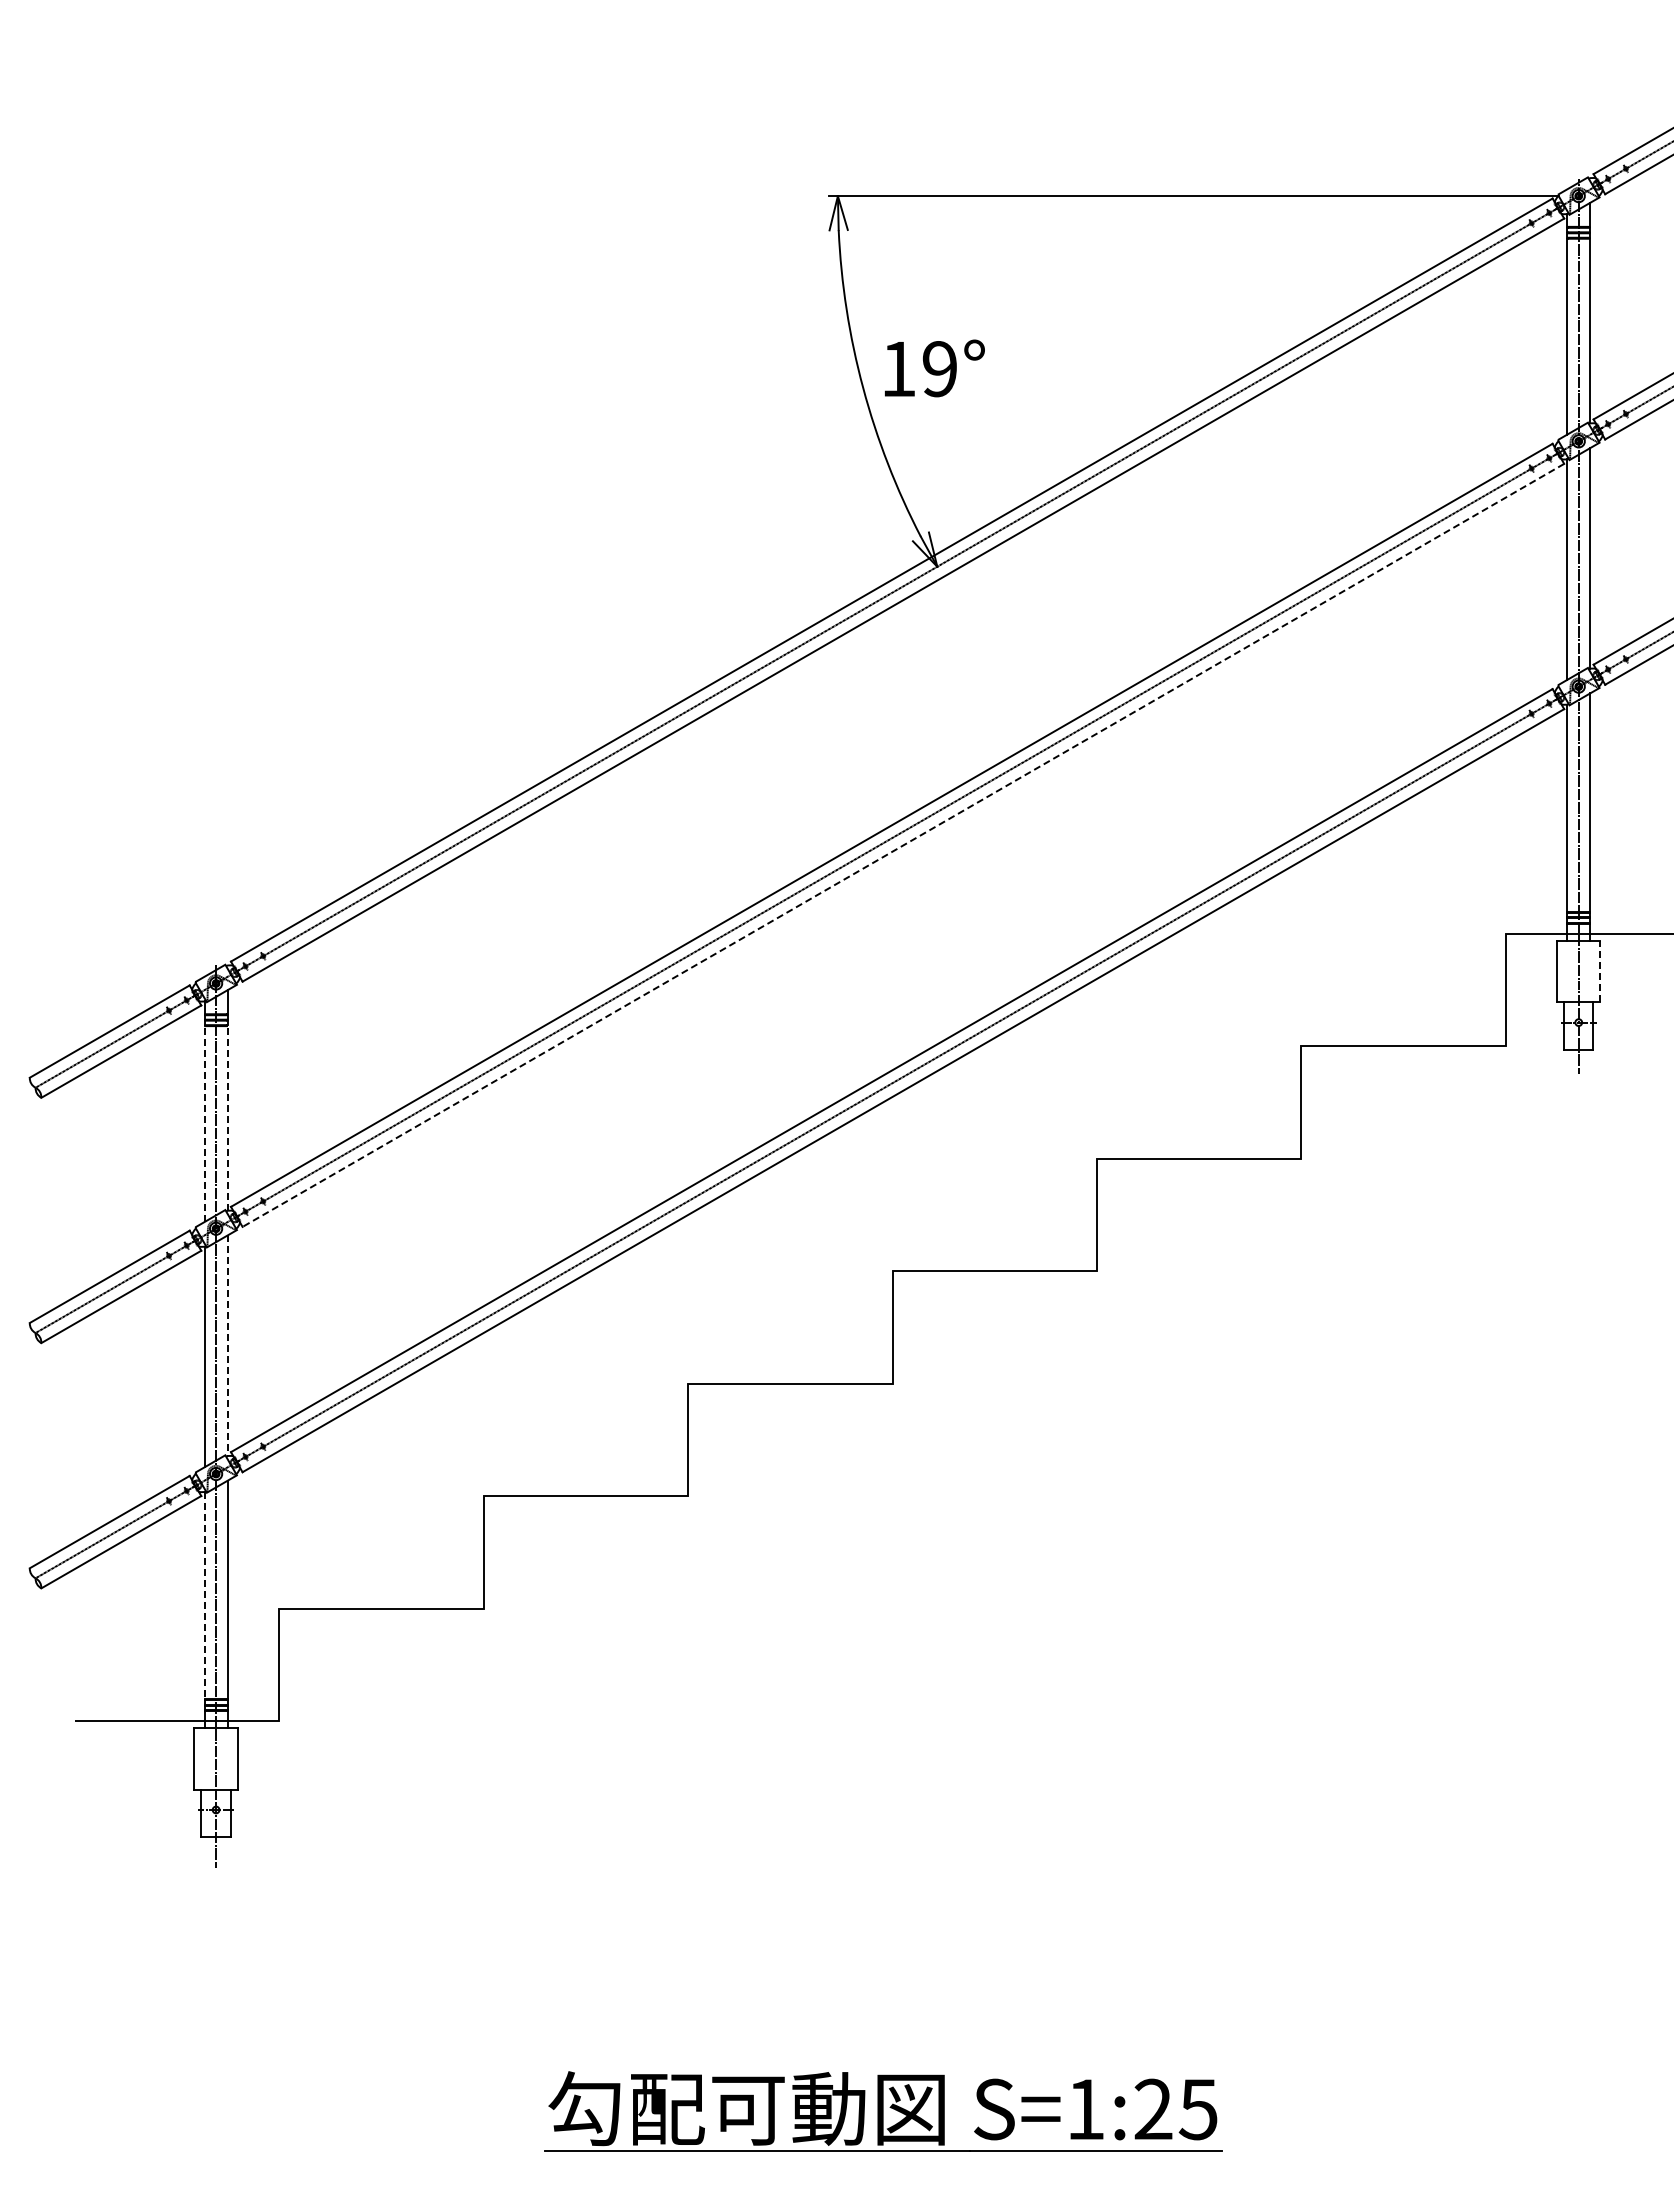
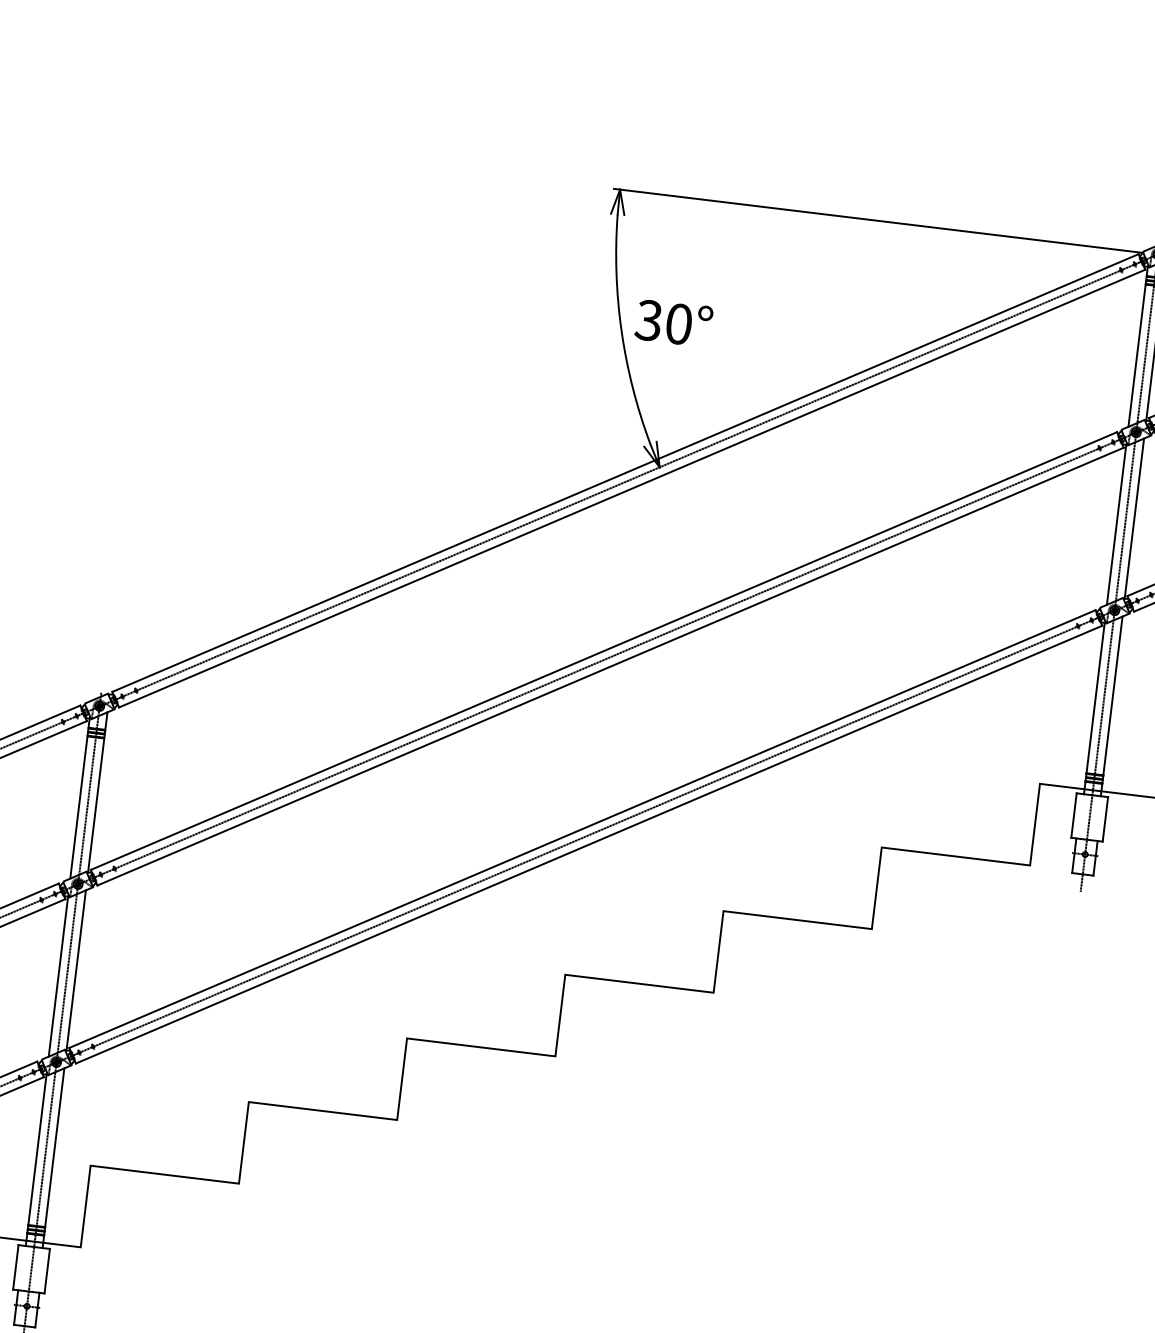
text: (918, 369) -> (663, 322), 19° -> 30°
line: (902, 845) -> (609, 666), dashed -> solid
line: (1600, 971) -> (1105, 819), dashed -> solid
line: (227, 1118) -> (96, 805), dashed -> solid
line: (204, 1124) -> (78, 807), dashed -> solid
line: (227, 1346) -> (76, 970), dashed -> solid
line: (204, 1595) -> (37, 1149), dashed -> solid

